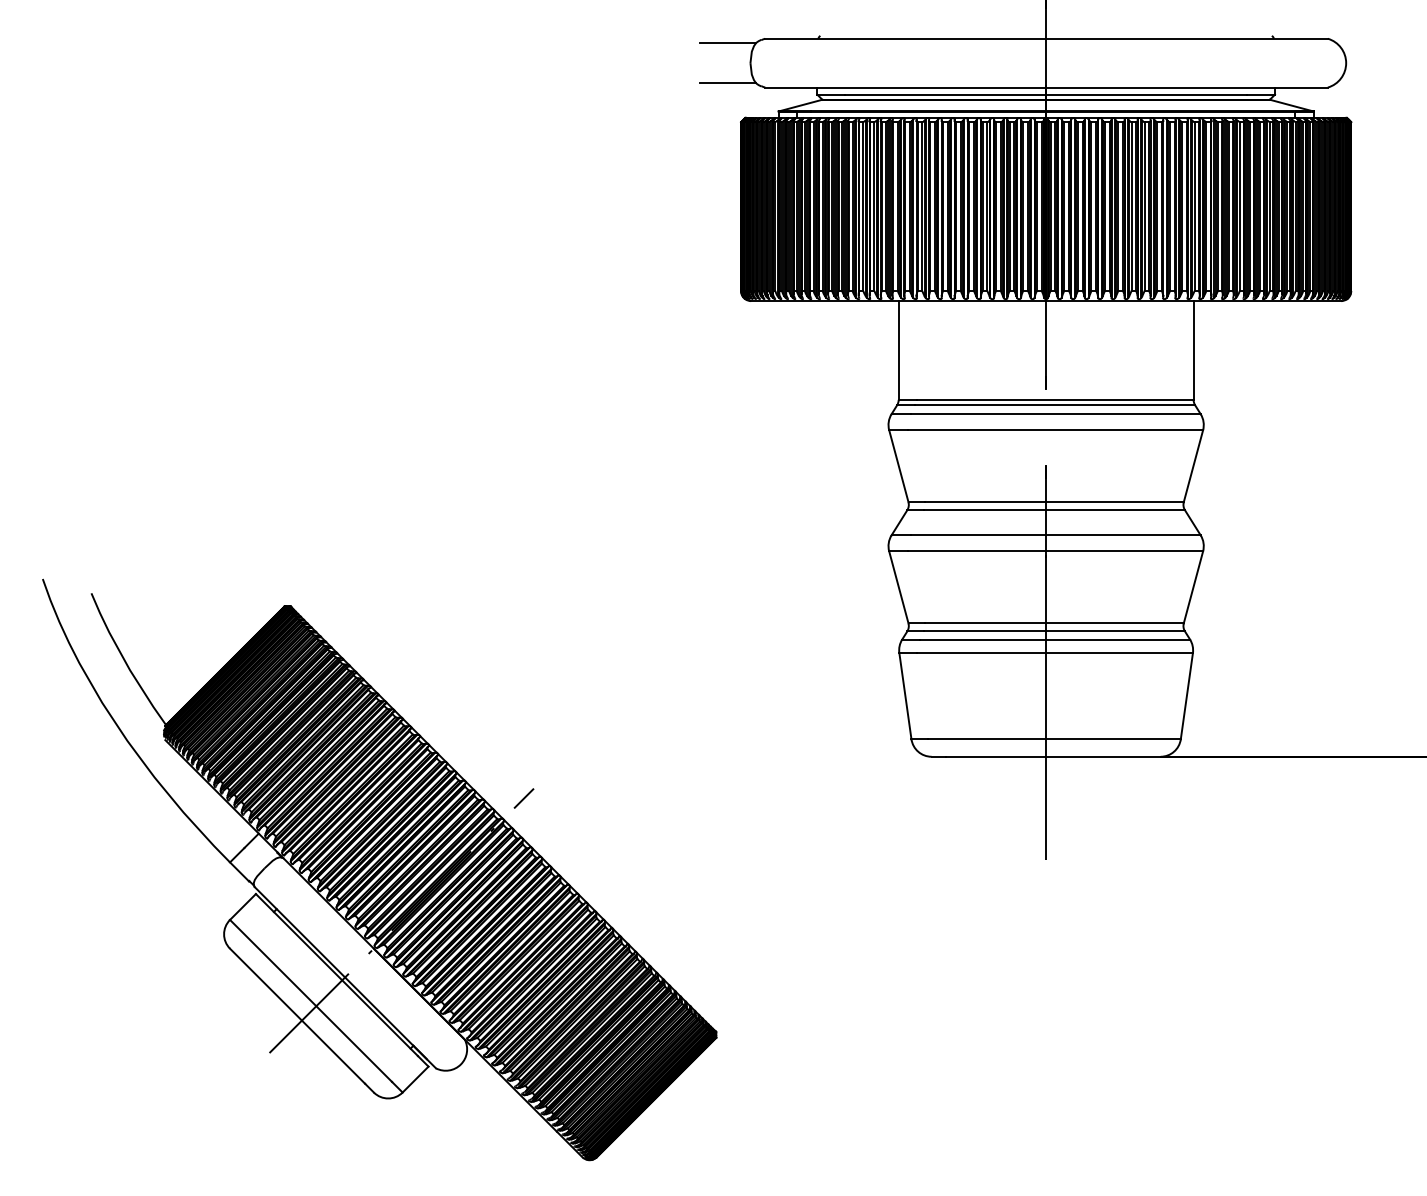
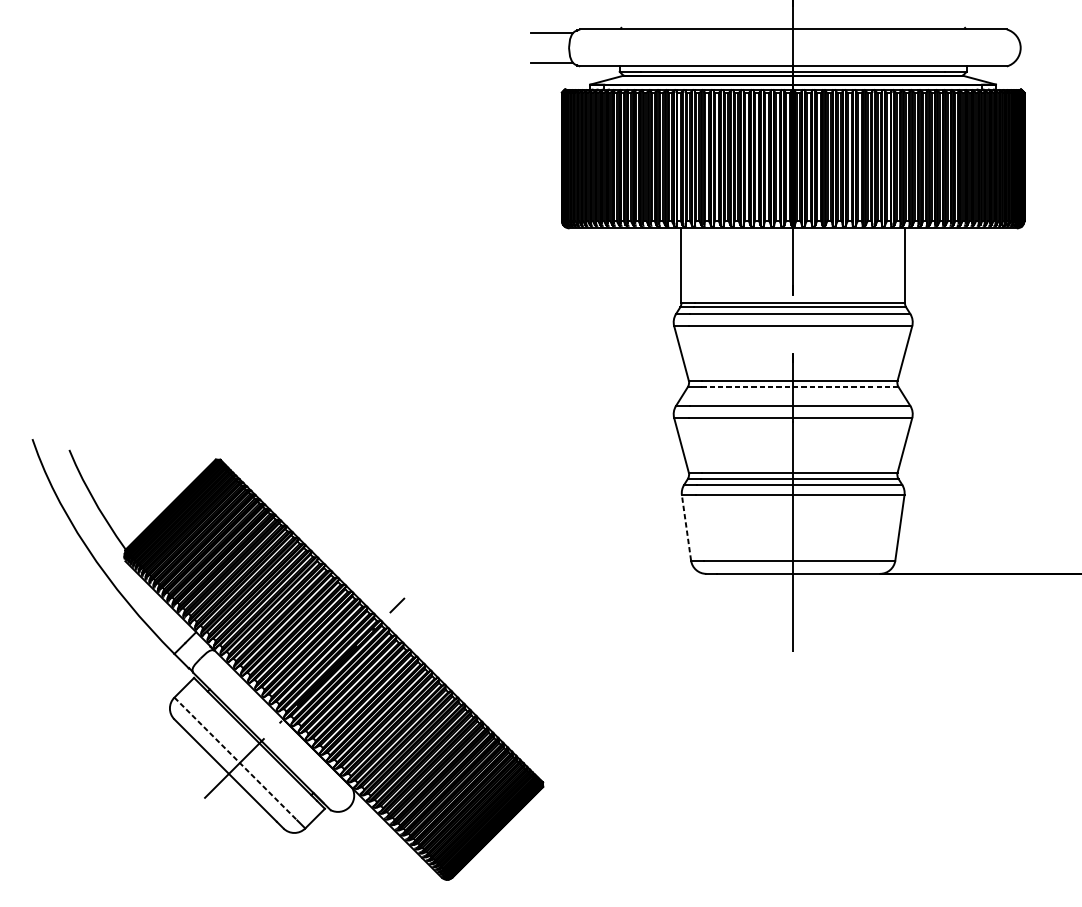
line: (1054, 510) -> (799, 387), solid -> dashed
line: (905, 695) -> (686, 527), solid -> dashed
line: (311, 1000) -> (236, 758), solid -> dashed

